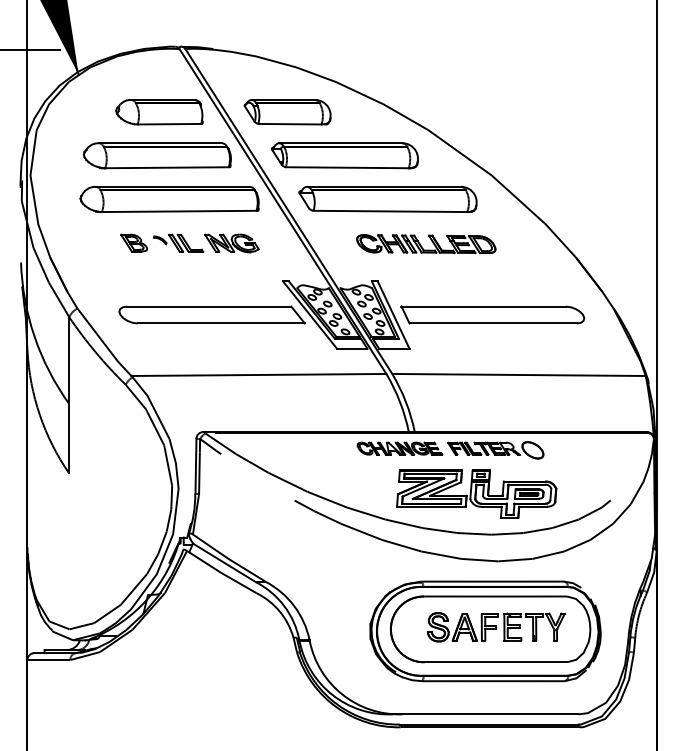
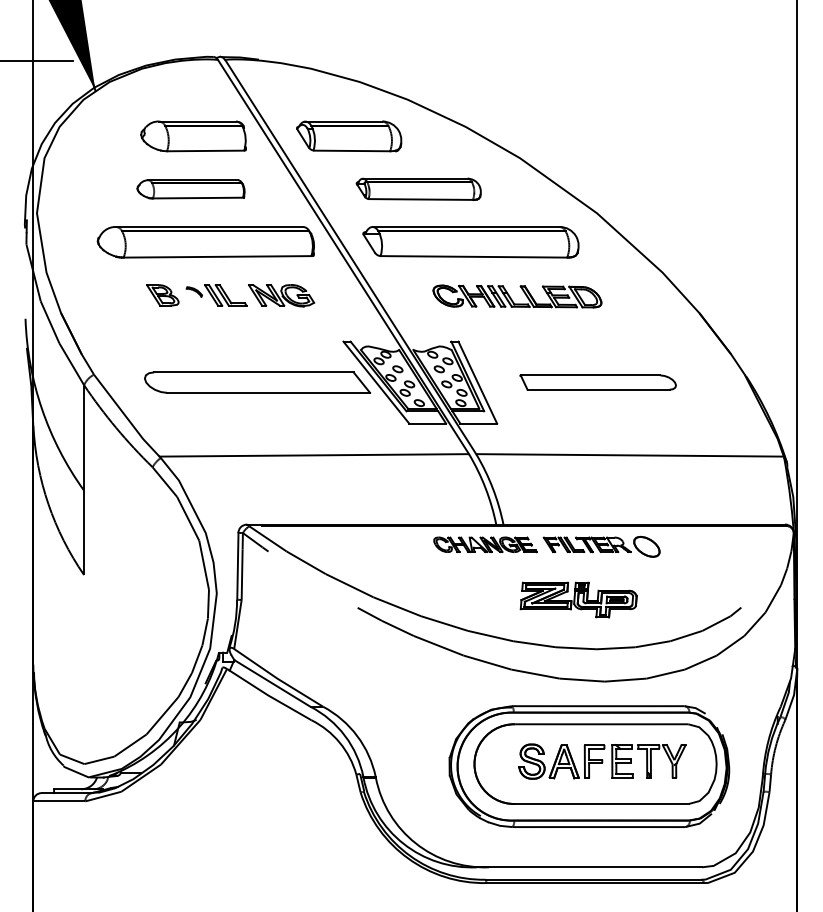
part: (156, 155) -> (190, 189), size x0.6
part: (344, 155) -> (418, 189), size x0.7
part: (493, 314) -> (598, 382), size x0.7
part: (476, 493) -> (578, 599), size x0.6

